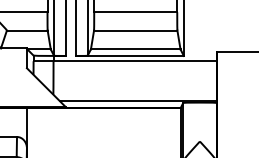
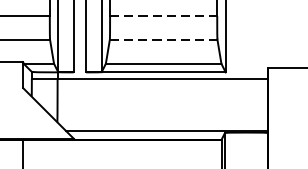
line: (135, 12) -> (163, 16), solid -> dashed
line: (135, 30) -> (163, 39), solid -> dashed

